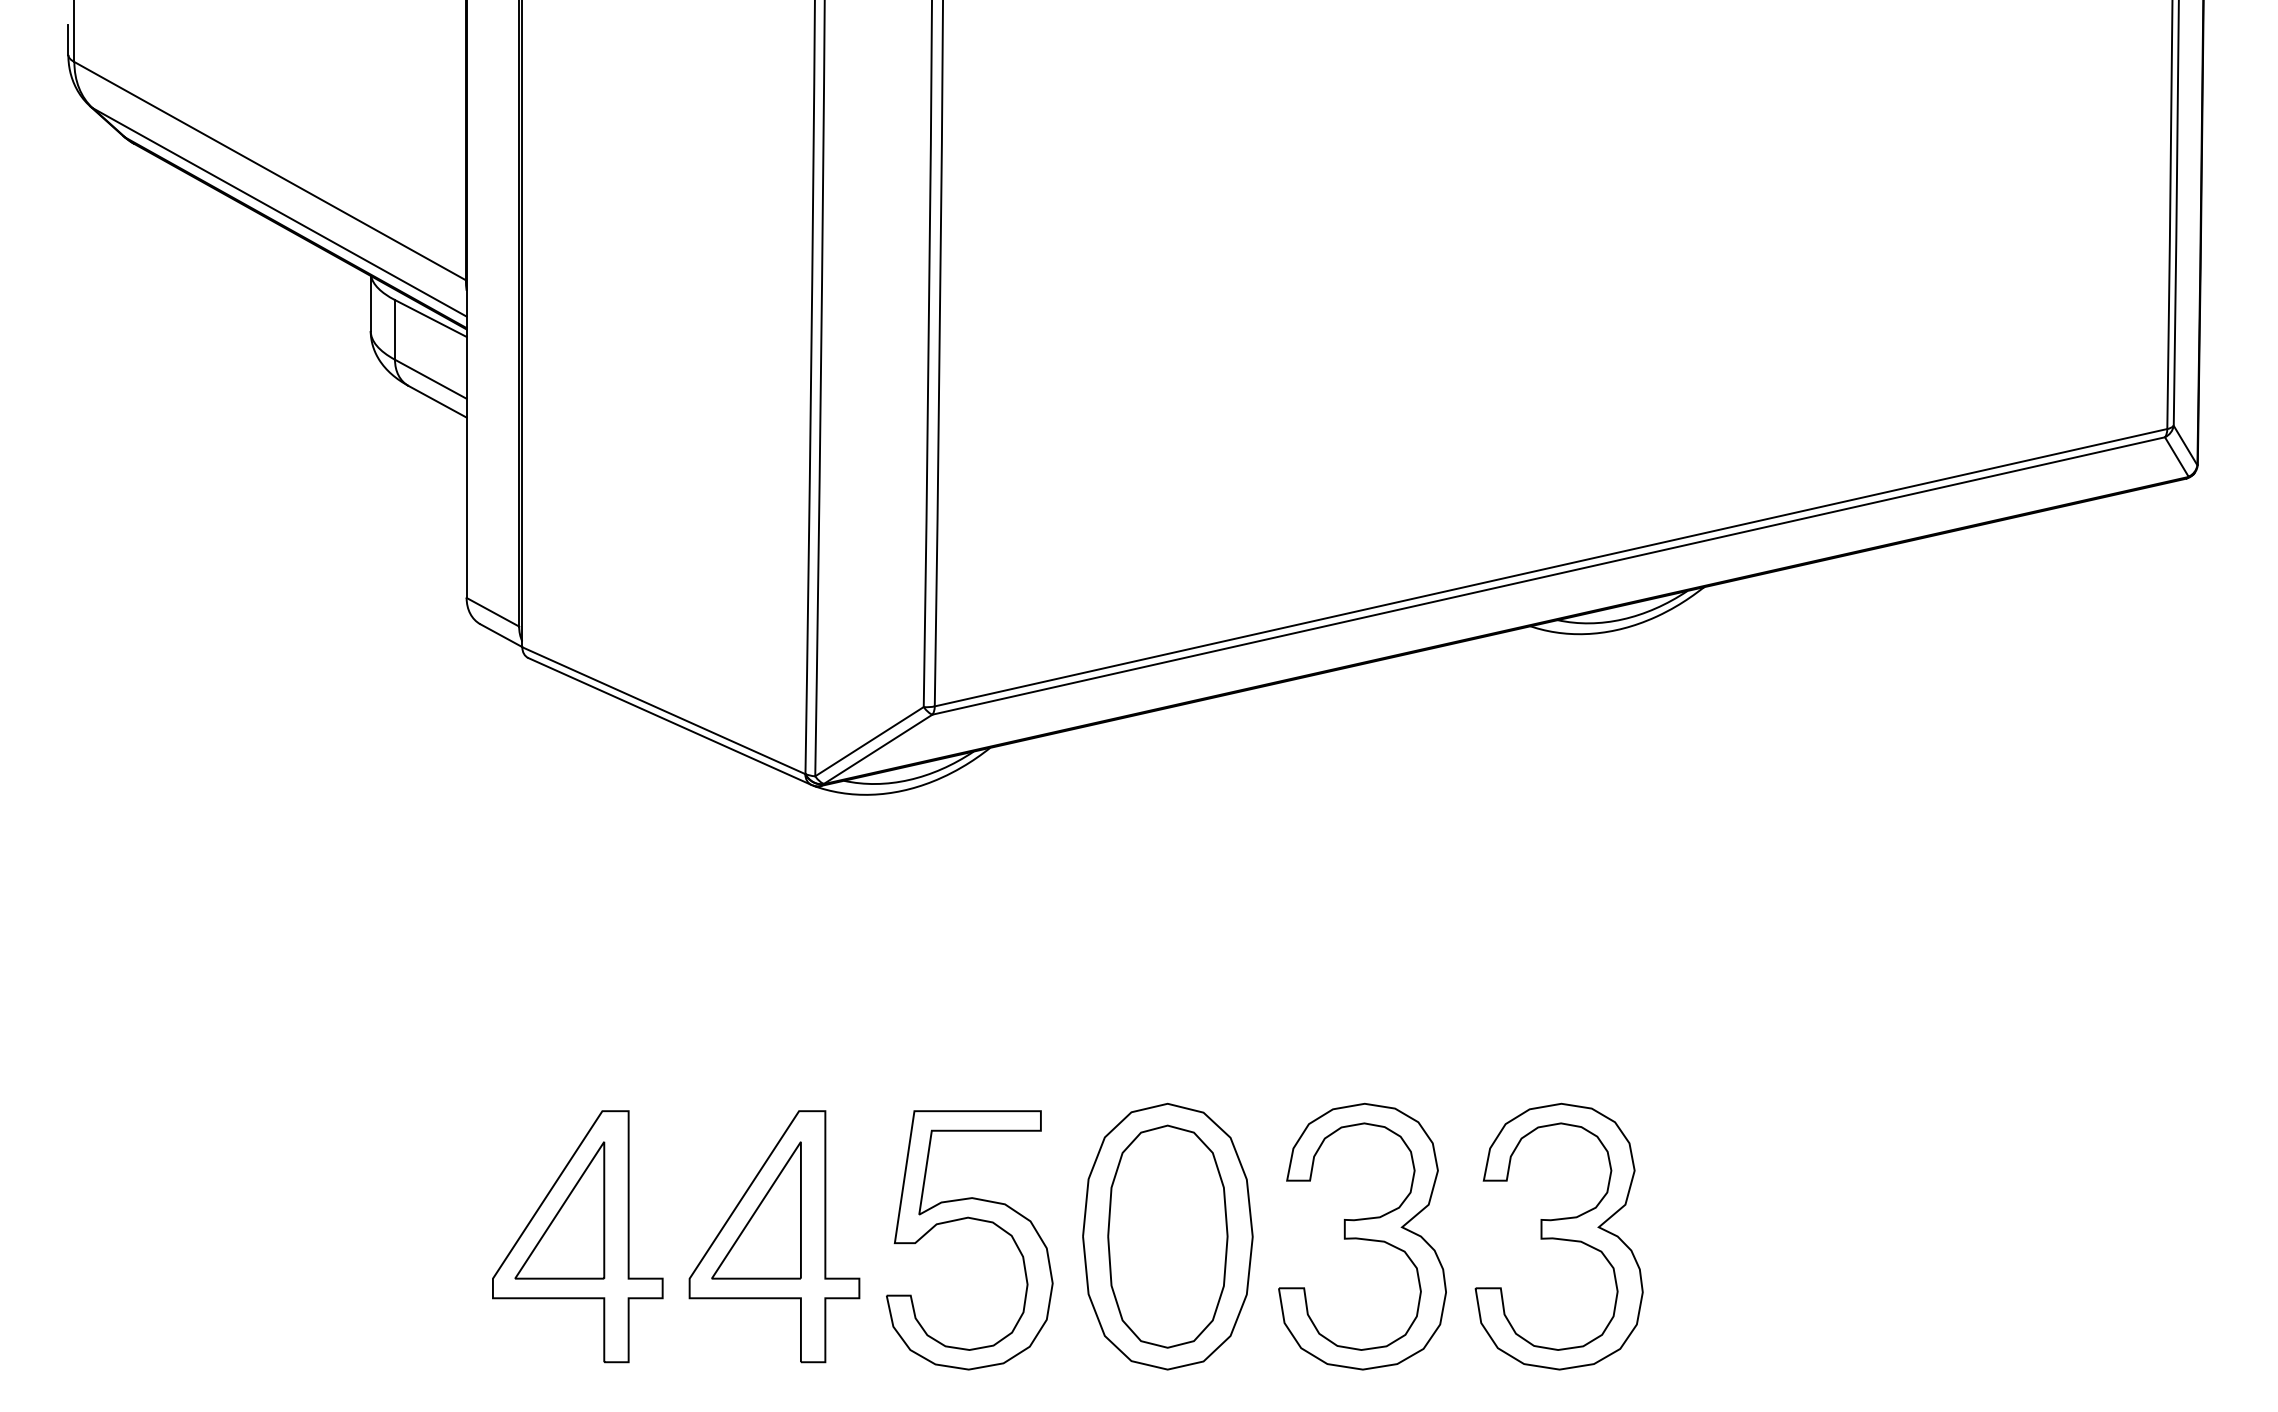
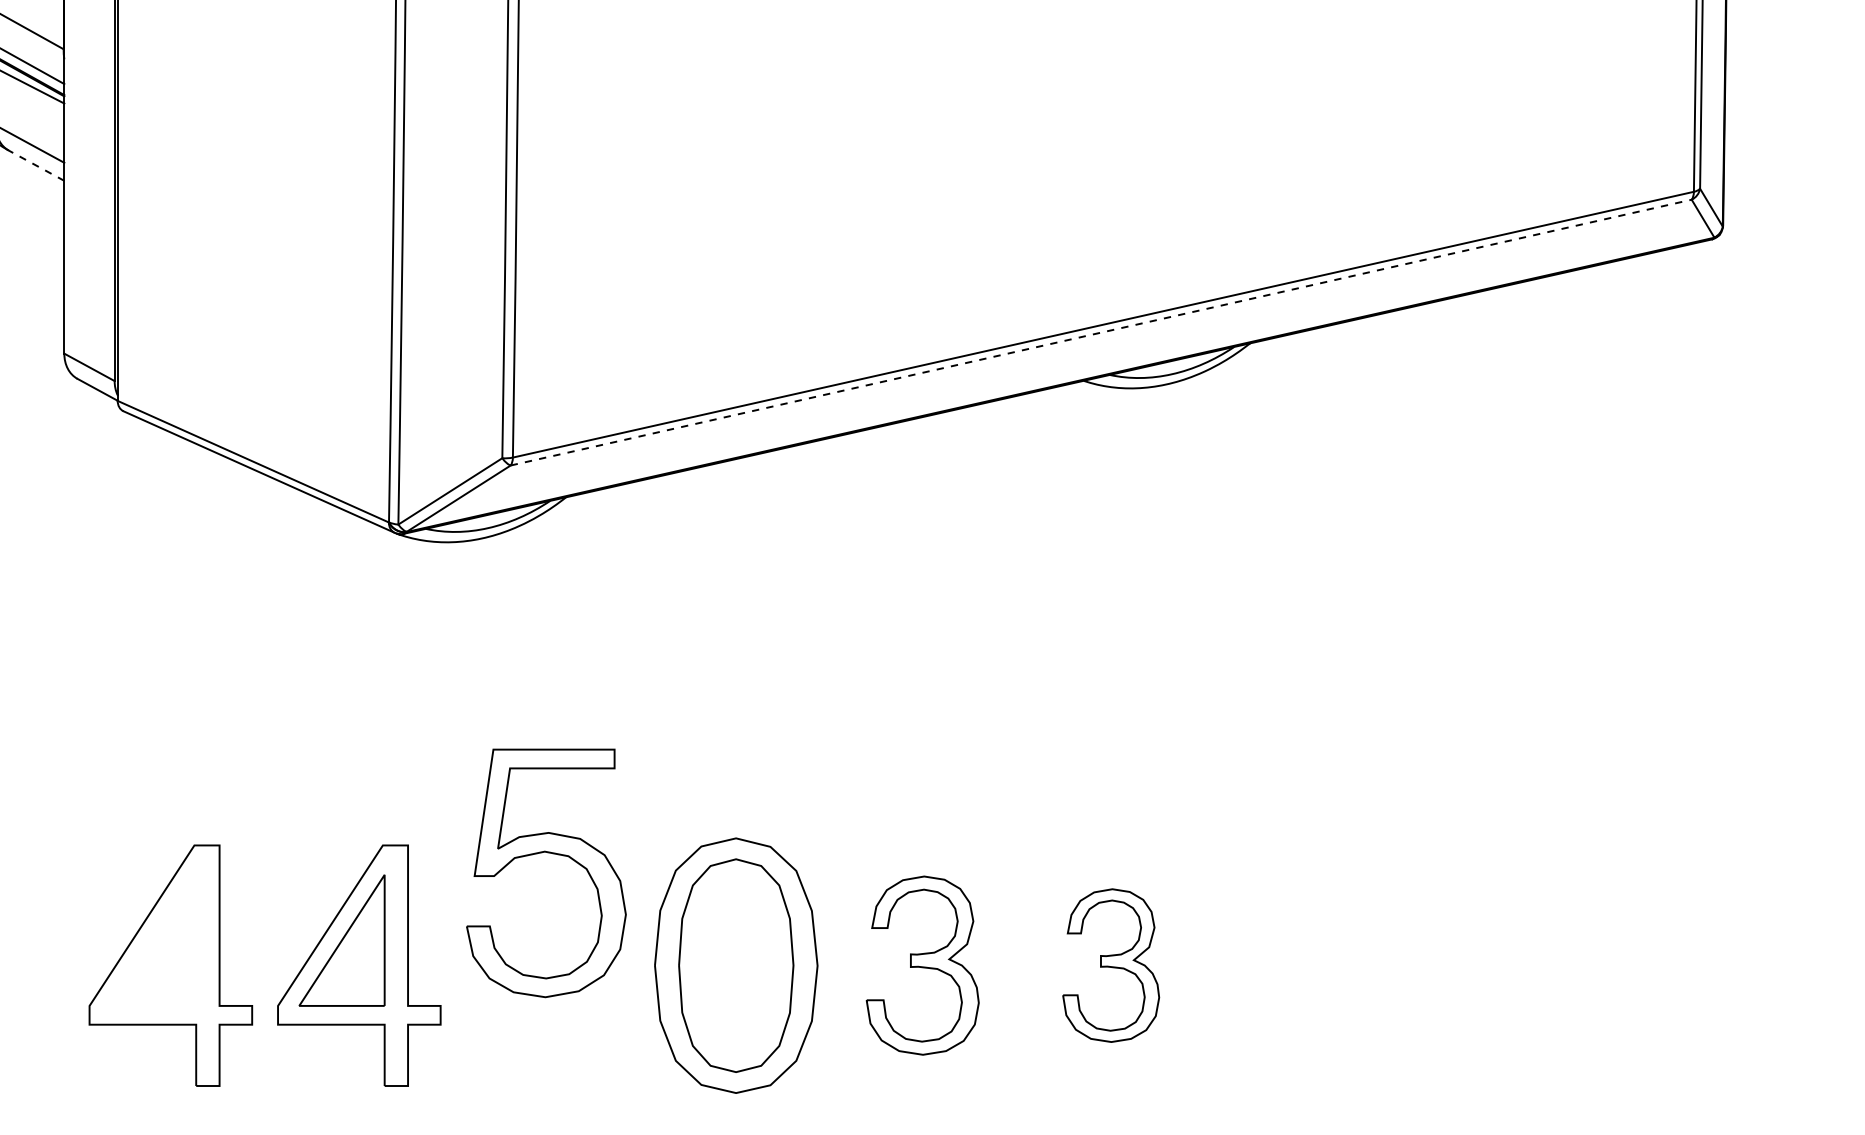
line: (437, 401) -> (36, 165), solid -> dashed
line: (1548, 575) -> (1100, 332), solid -> dashed
part: (559, 1210) -> (153, 940), removed
part: (971, 1219) -> (548, 853), moved
part: (1362, 1236) -> (922, 965), size x0.7
part: (1558, 1236) -> (1110, 965), size x0.6

